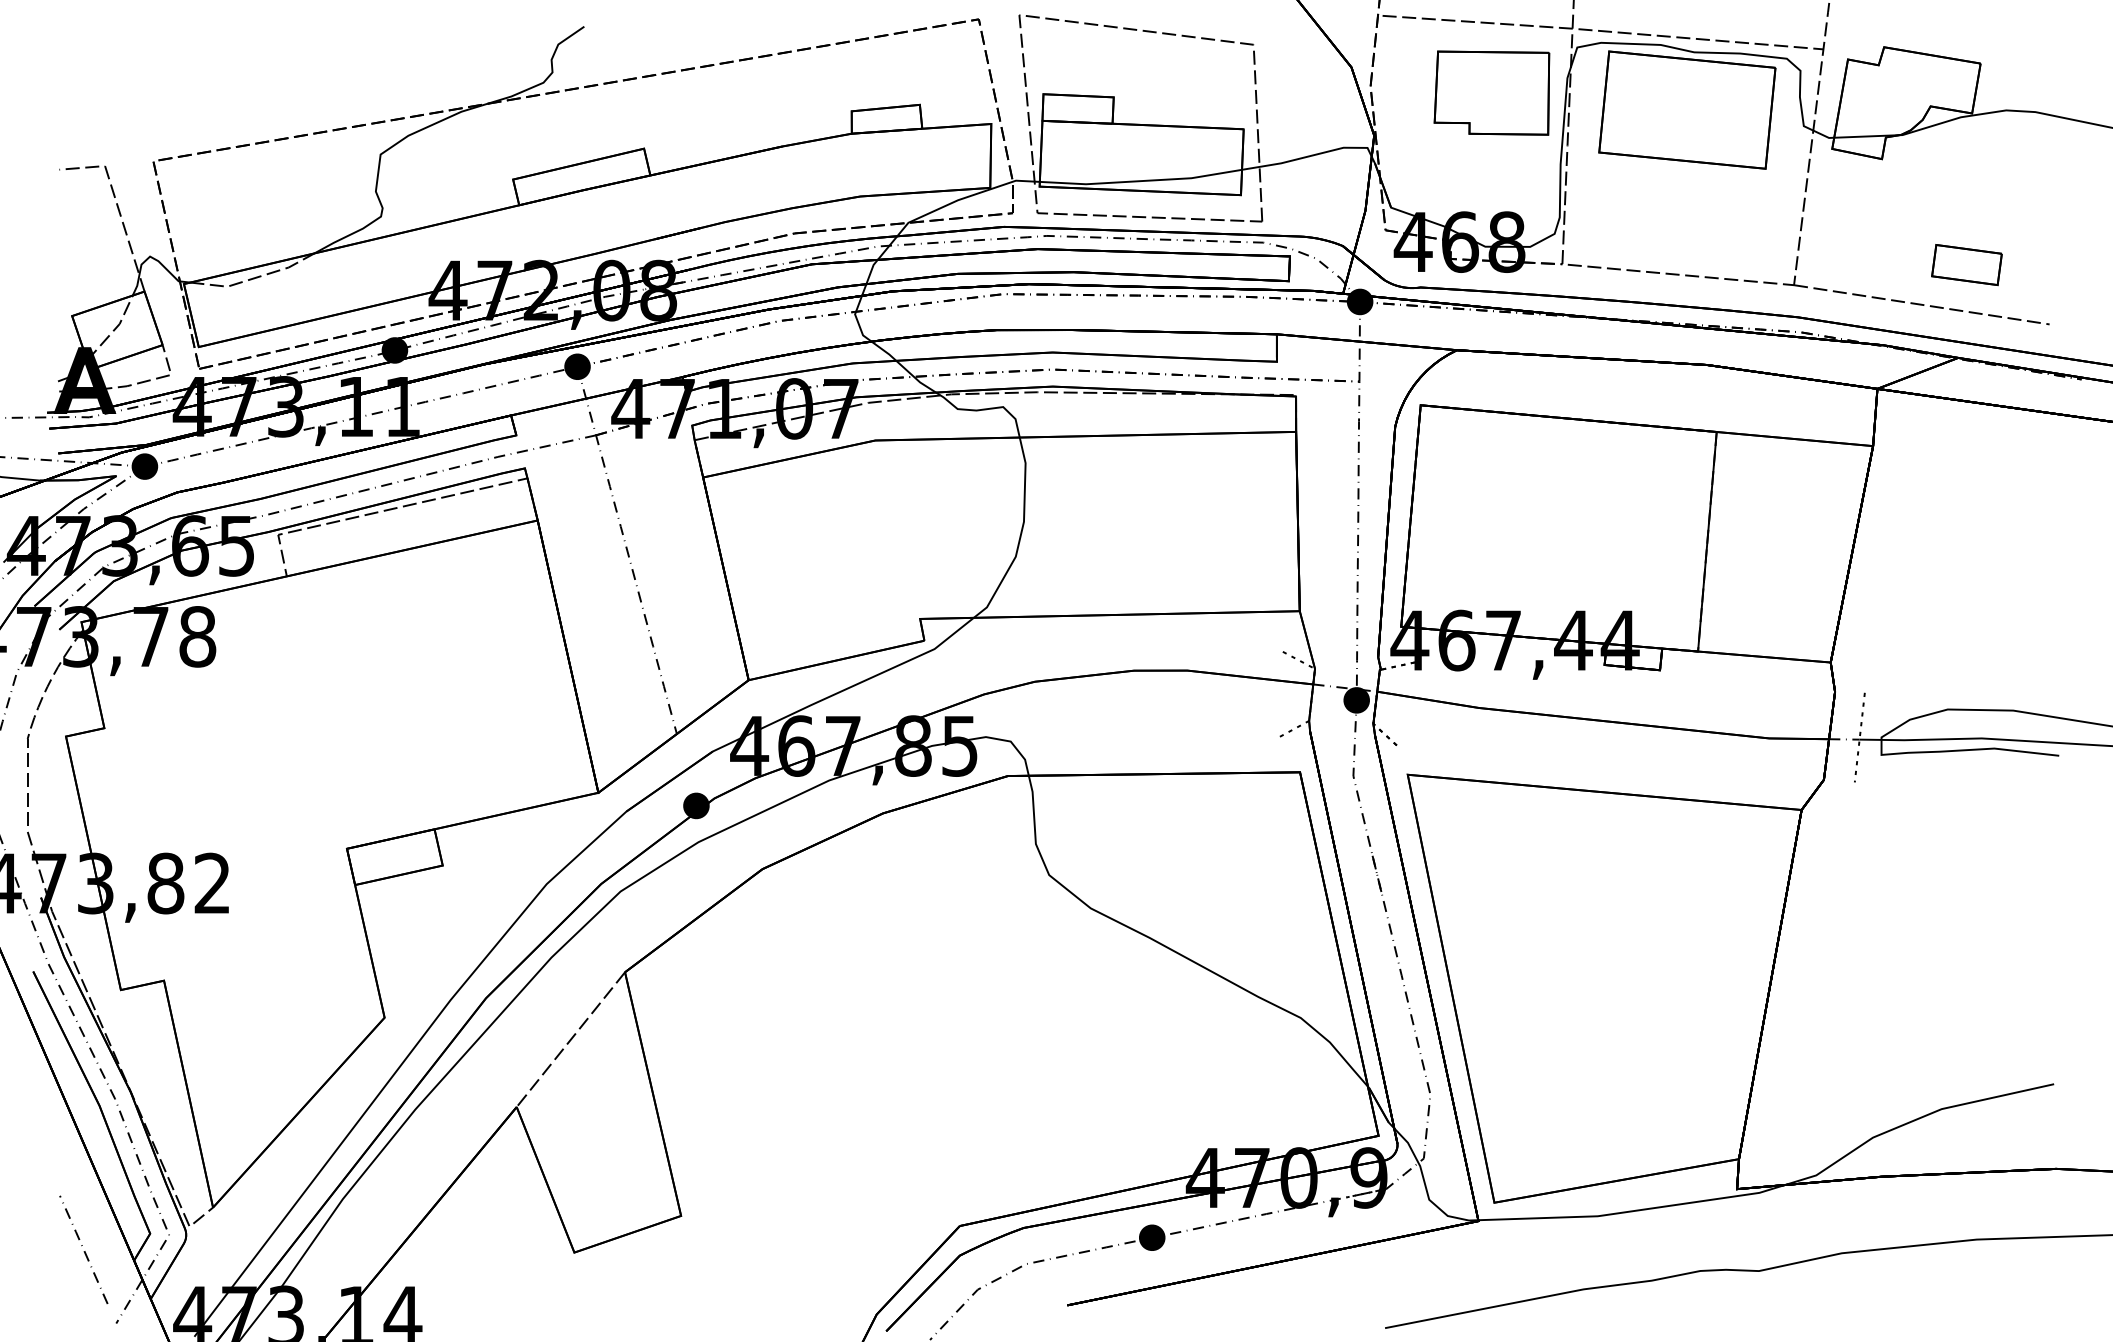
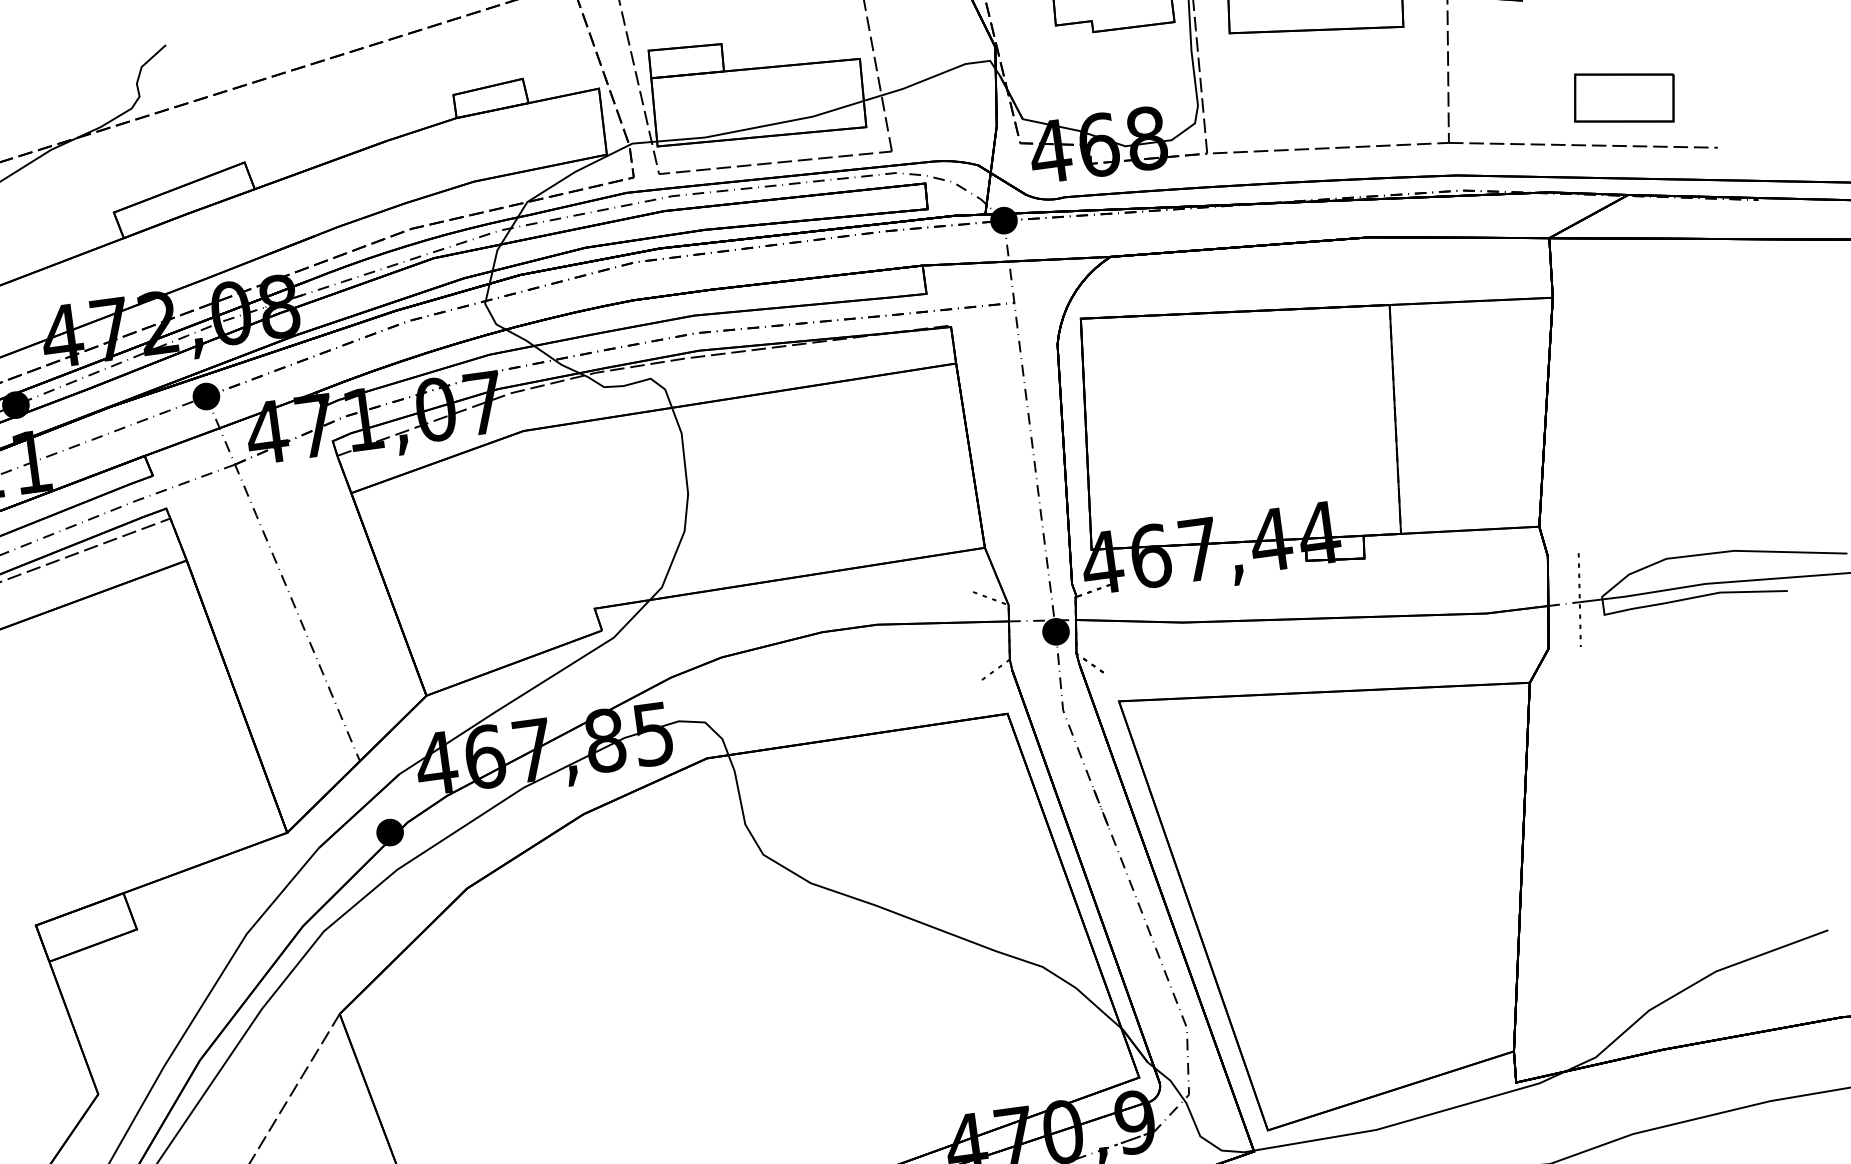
part: (1966, 264) -> (1623, 97), size x1.43

